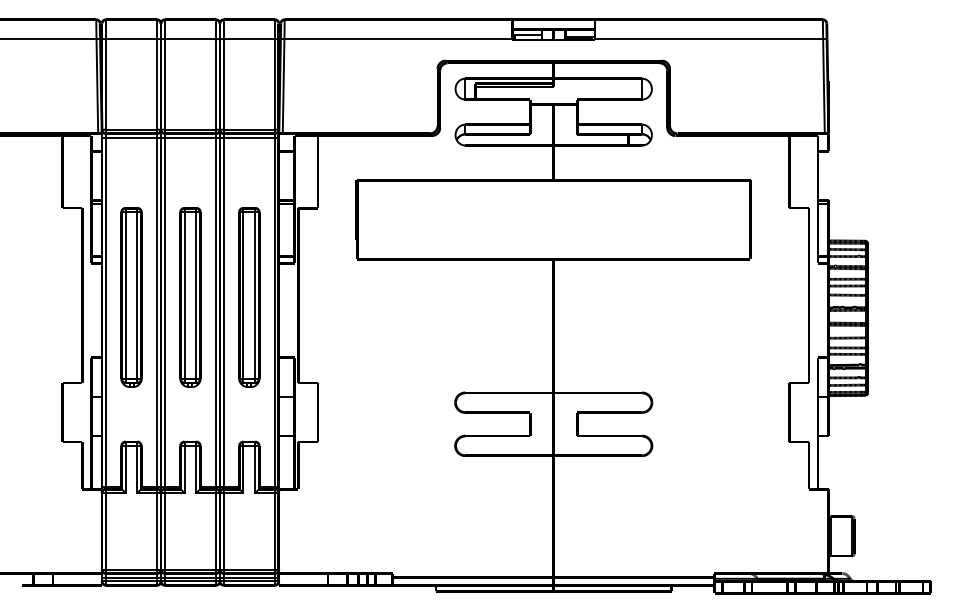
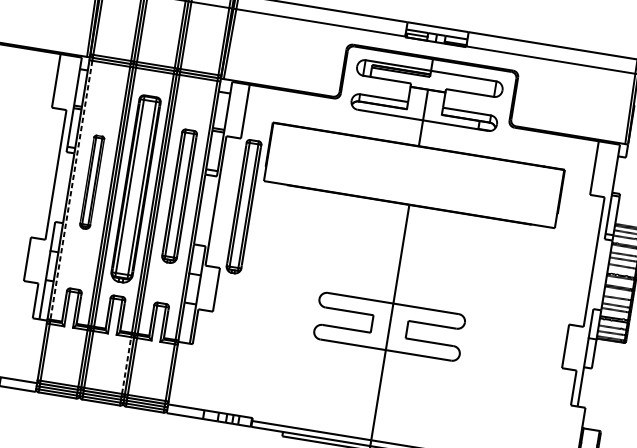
part: (131, 297) -> (92, 182), size x0.7
part: (190, 297) -> (135, 189), size x1.4
part: (336, 297) -> (243, 206), added
line: (106, 312) -> (71, 190), solid -> dashed
line: (215, 530) -> (126, 364), solid -> dashed

